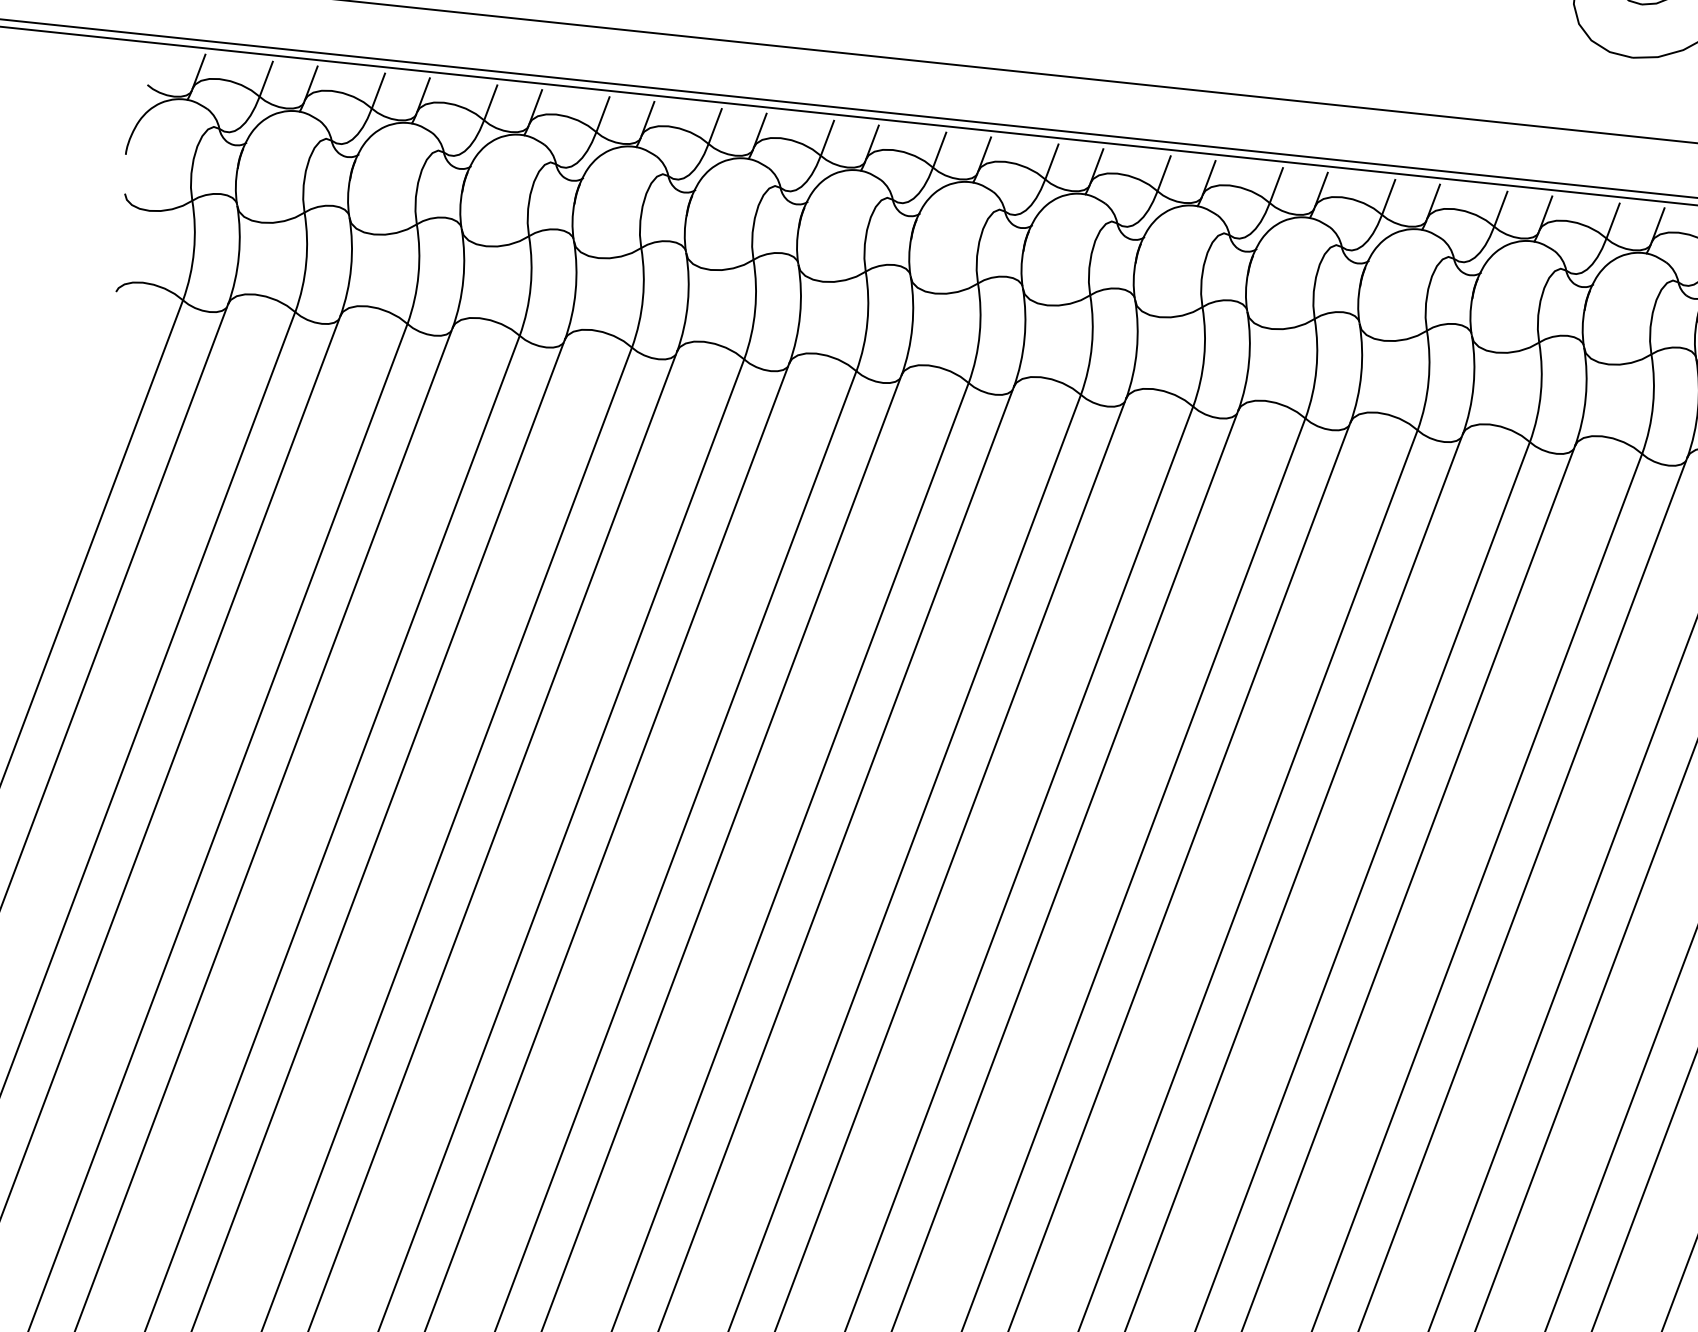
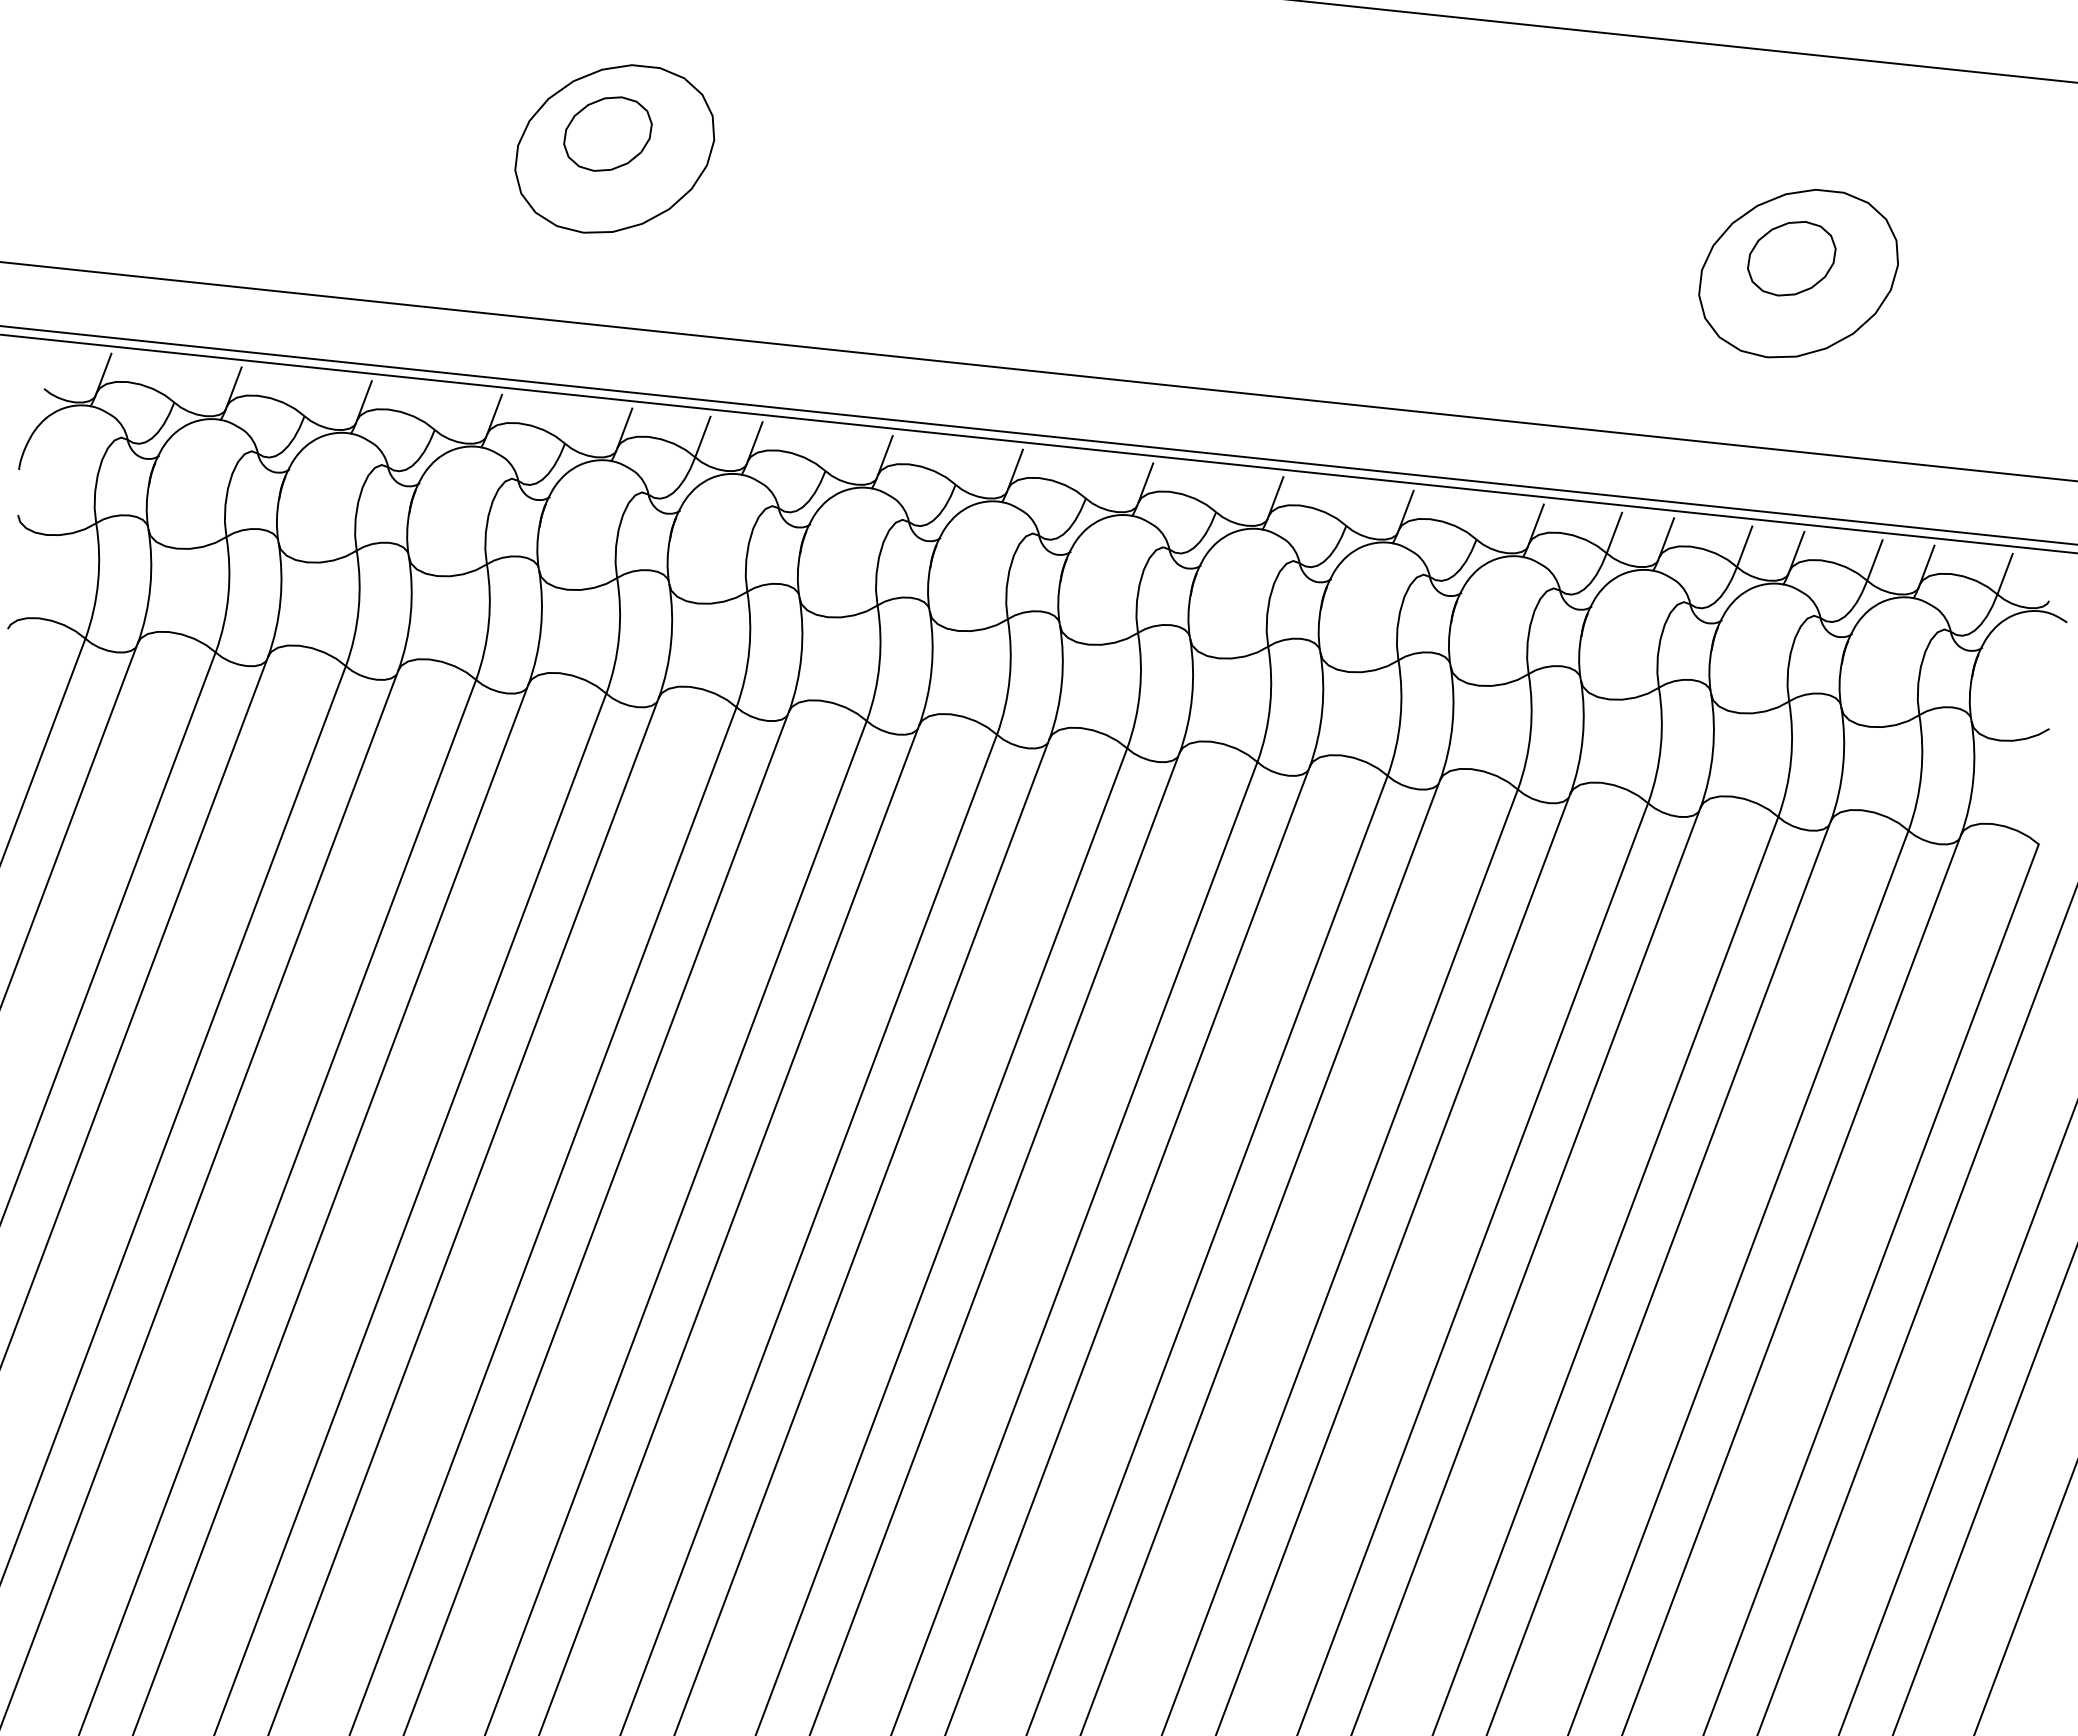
line: (265, 79) -> (181, 382), removed
line: (377, 90) -> (311, 395), removed
line: (490, 102) -> (442, 409), removed
line: (602, 114) -> (572, 423), removed
line: (826, 138) -> (832, 450), removed
line: (938, 150) -> (962, 464), removed
line: (1051, 161) -> (1093, 477), removed
line: (1163, 173) -> (1223, 491), removed
line: (1275, 185) -> (1353, 505), removed
line: (1388, 197) -> (1483, 519), removed

